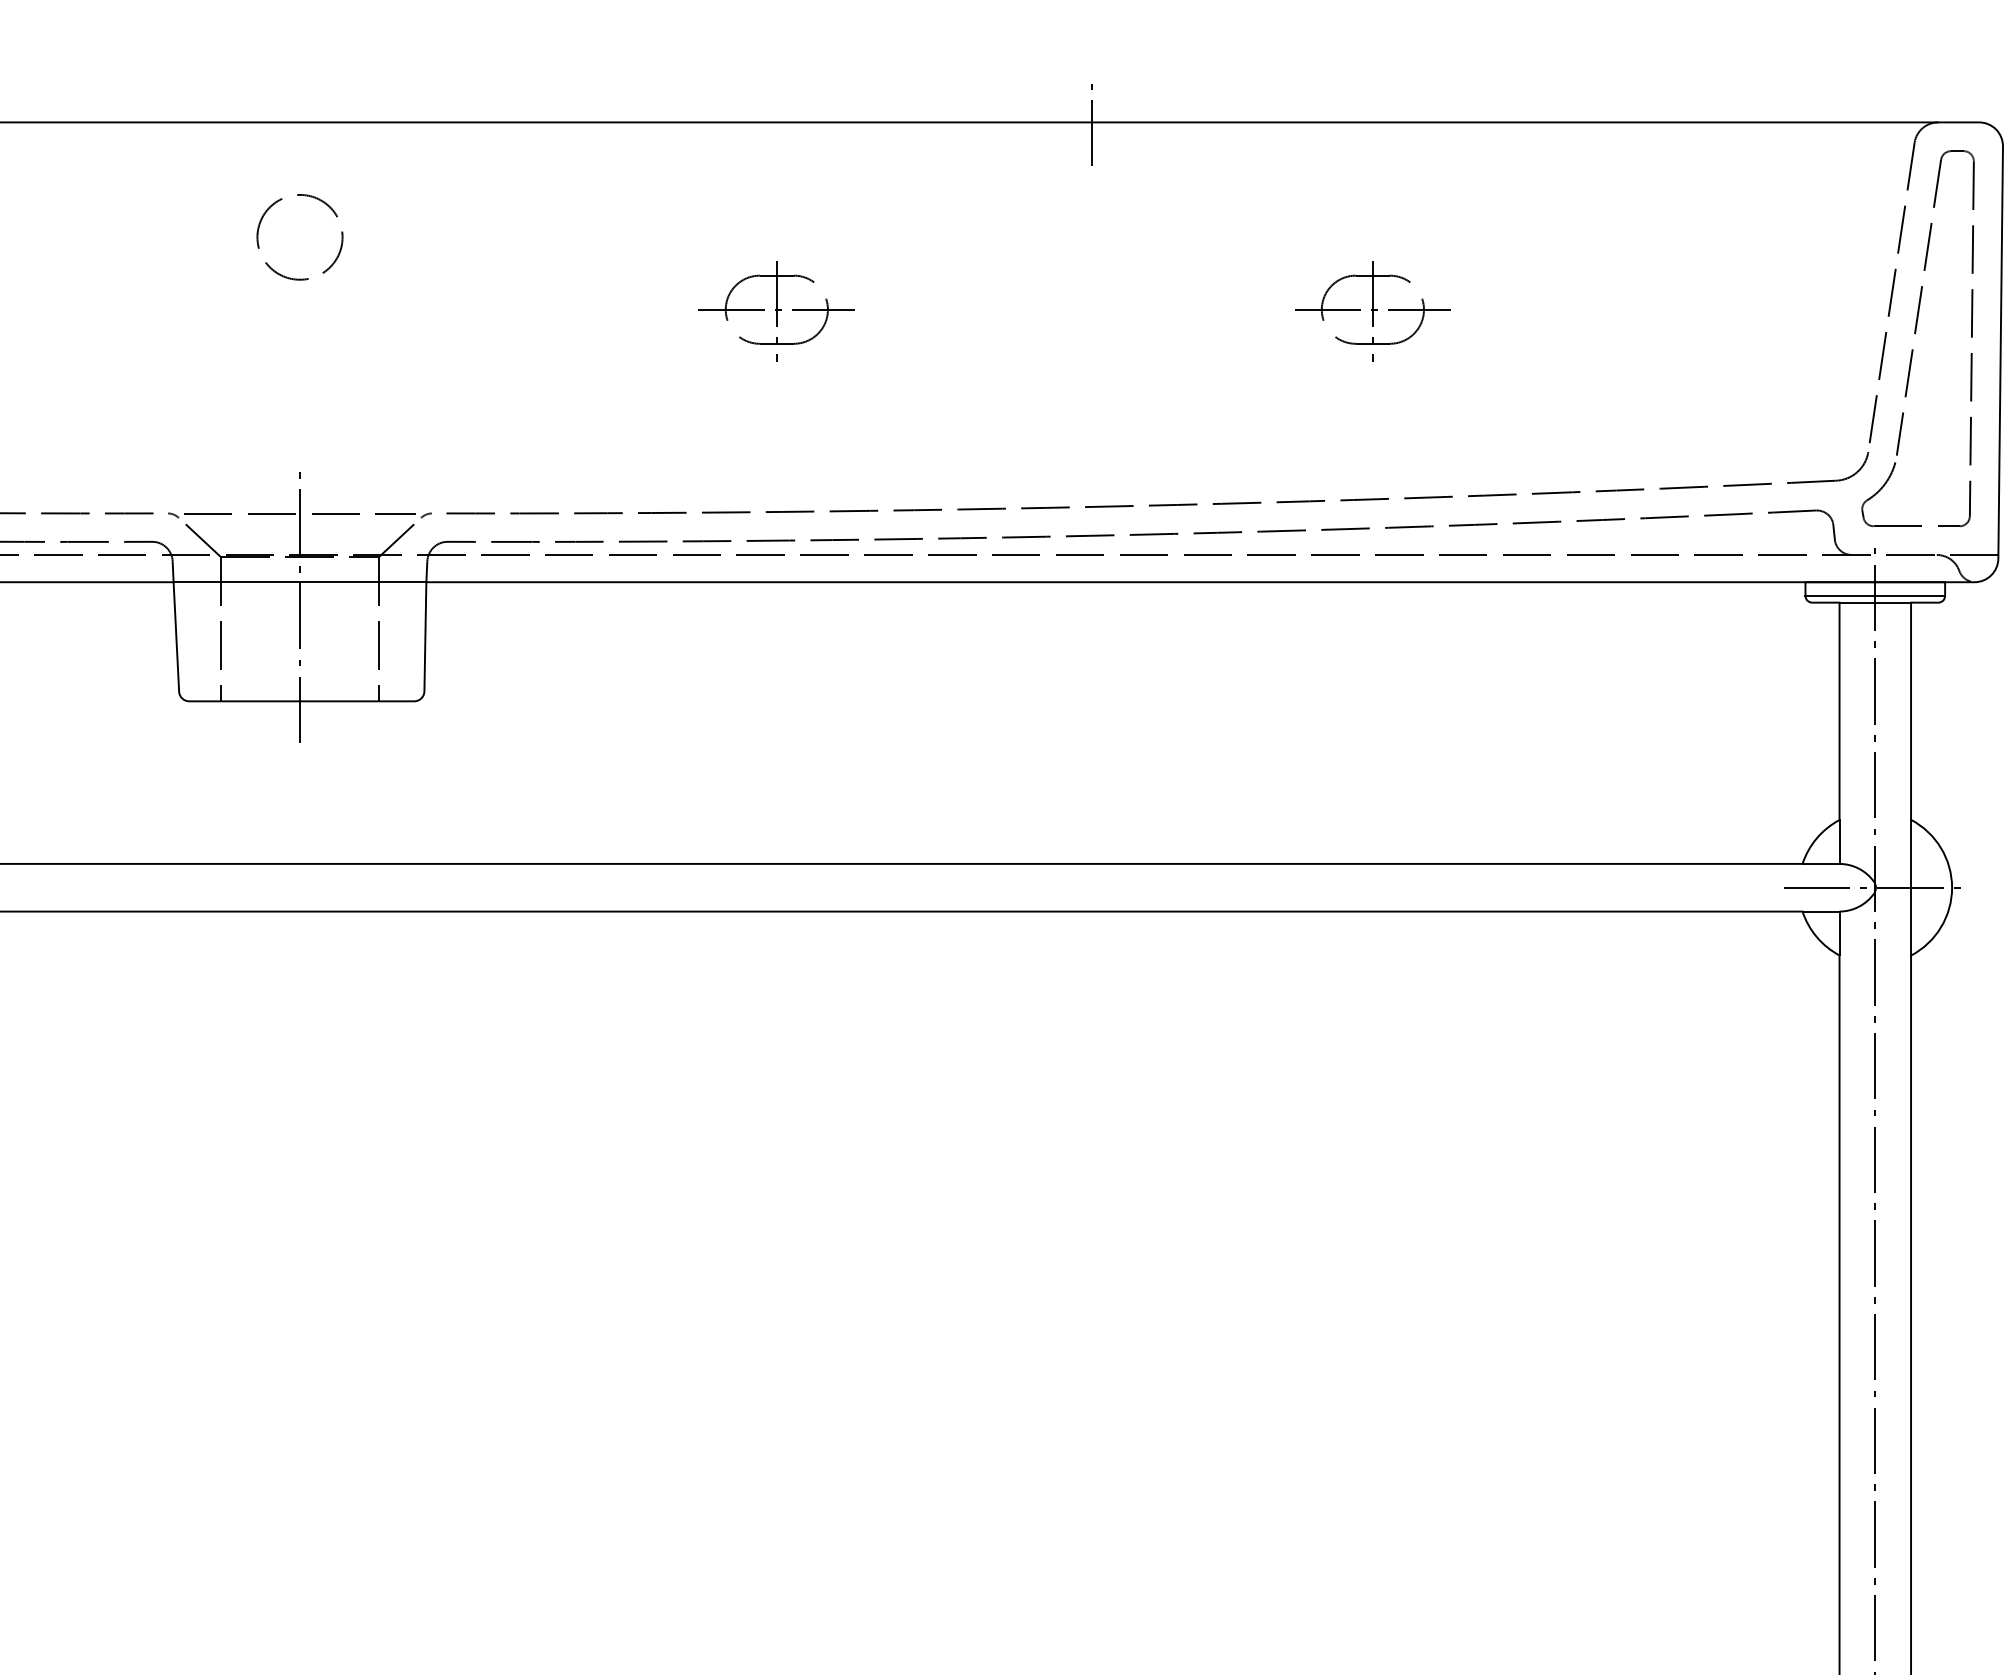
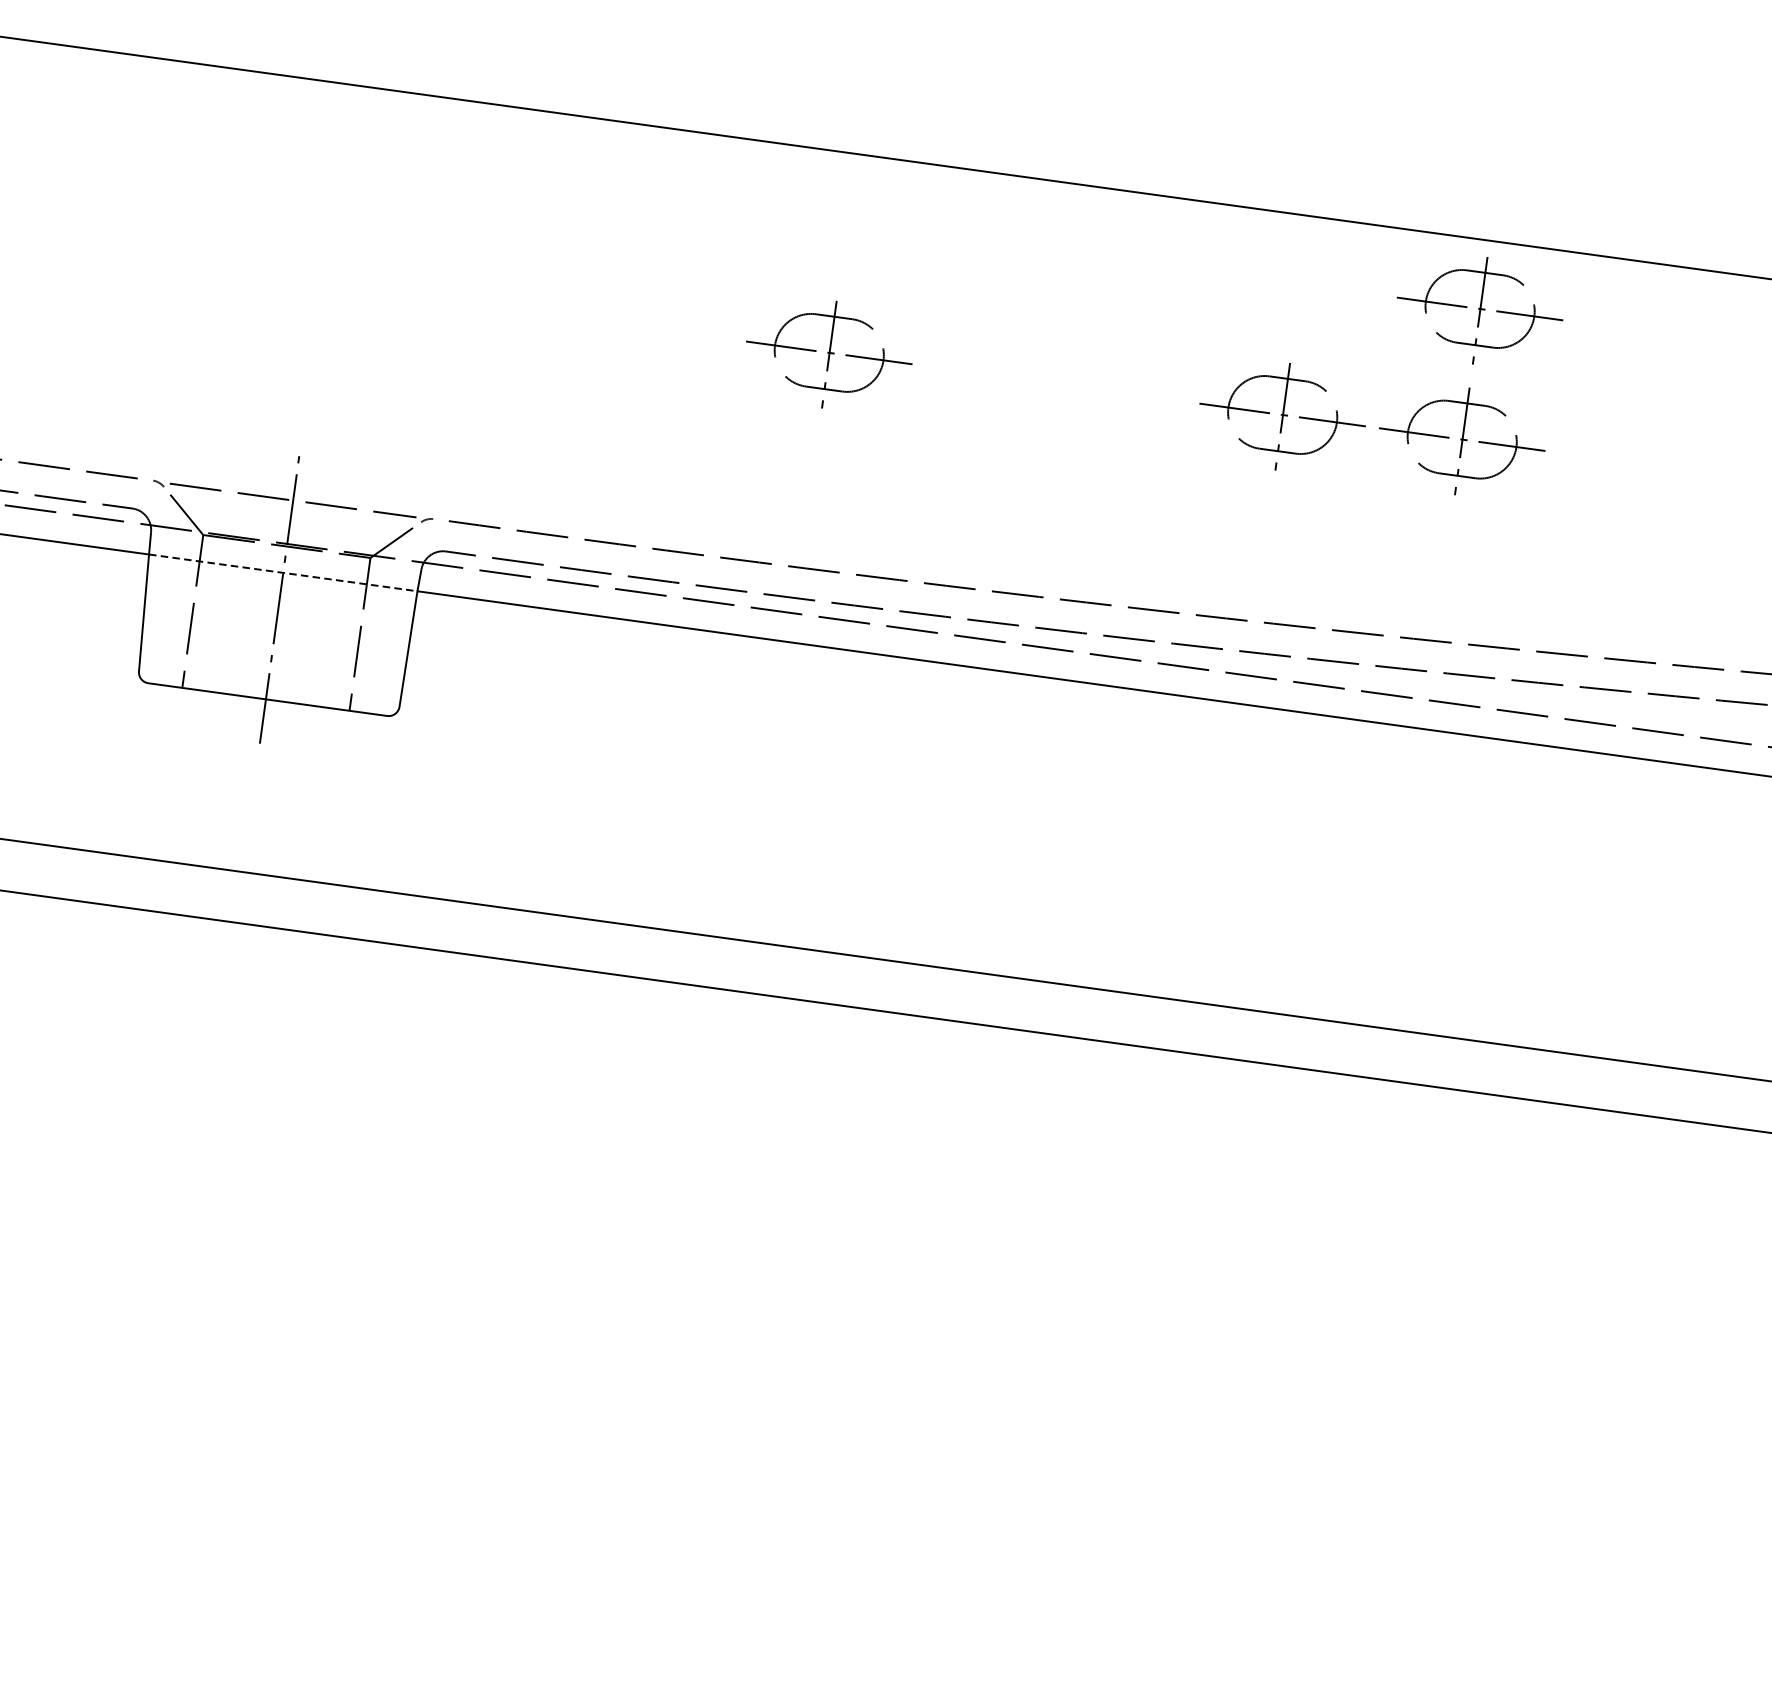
line: (1091, 125) -> (1190, 203), removed
part: (1372, 188) -> (1479, 310), added
part: (259, 229) -> (291, 192), removed
part: (1203, 311) -> (1282, 416), added
line: (300, 582) -> (283, 573), solid -> dashed

